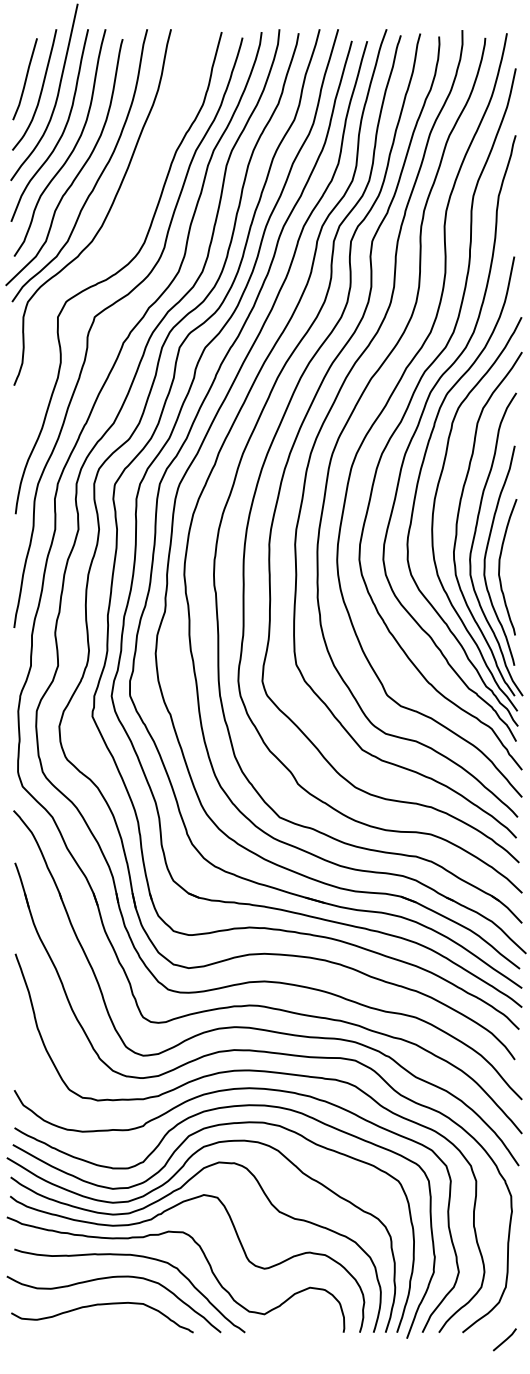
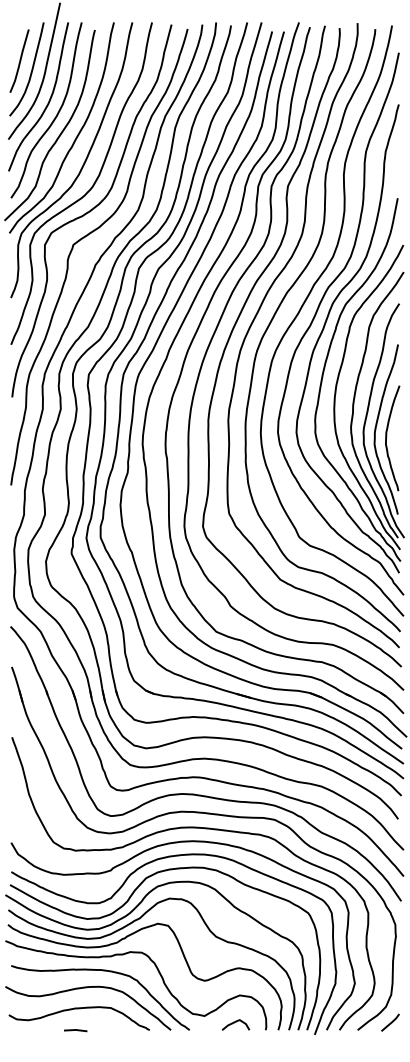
curve: (116, 242) -> (90, 187), added
curve: (303, 1323) -> (234, 1023), added
line: (97, 1333) -> (75, 1030), added
line: (504, 1339) -> (390, 1022), moved

